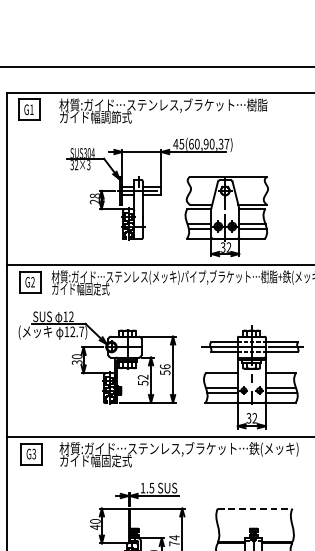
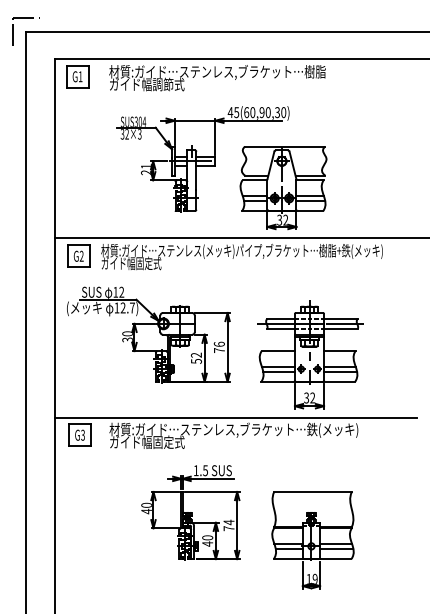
text: (226, 144) -> (283, 112), 45(60,90,37) -> 45(60,90,30)
text: (95, 195) -> (146, 166), 28 -> 21
text: (165, 372) -> (219, 350), 56 -> 76
line: (255, 508) -> (313, 491), dashed -> solid

